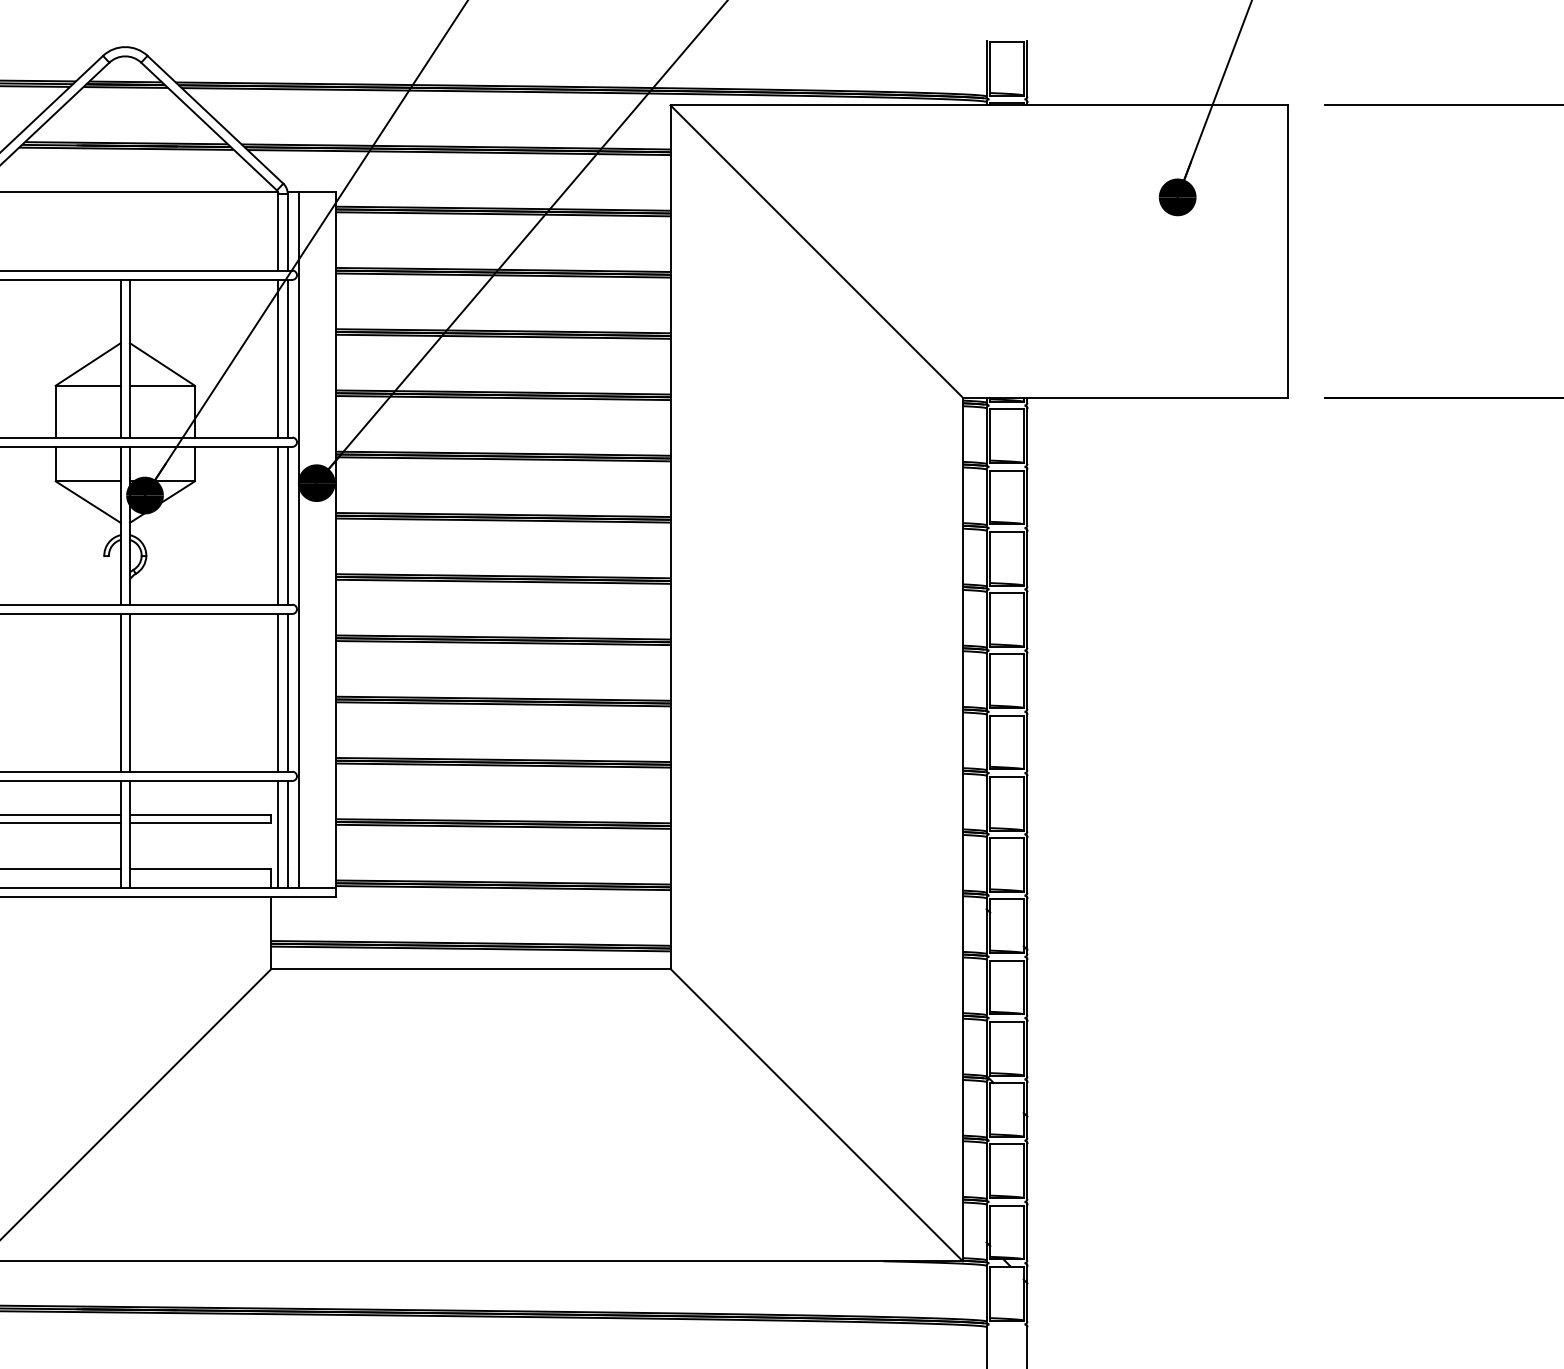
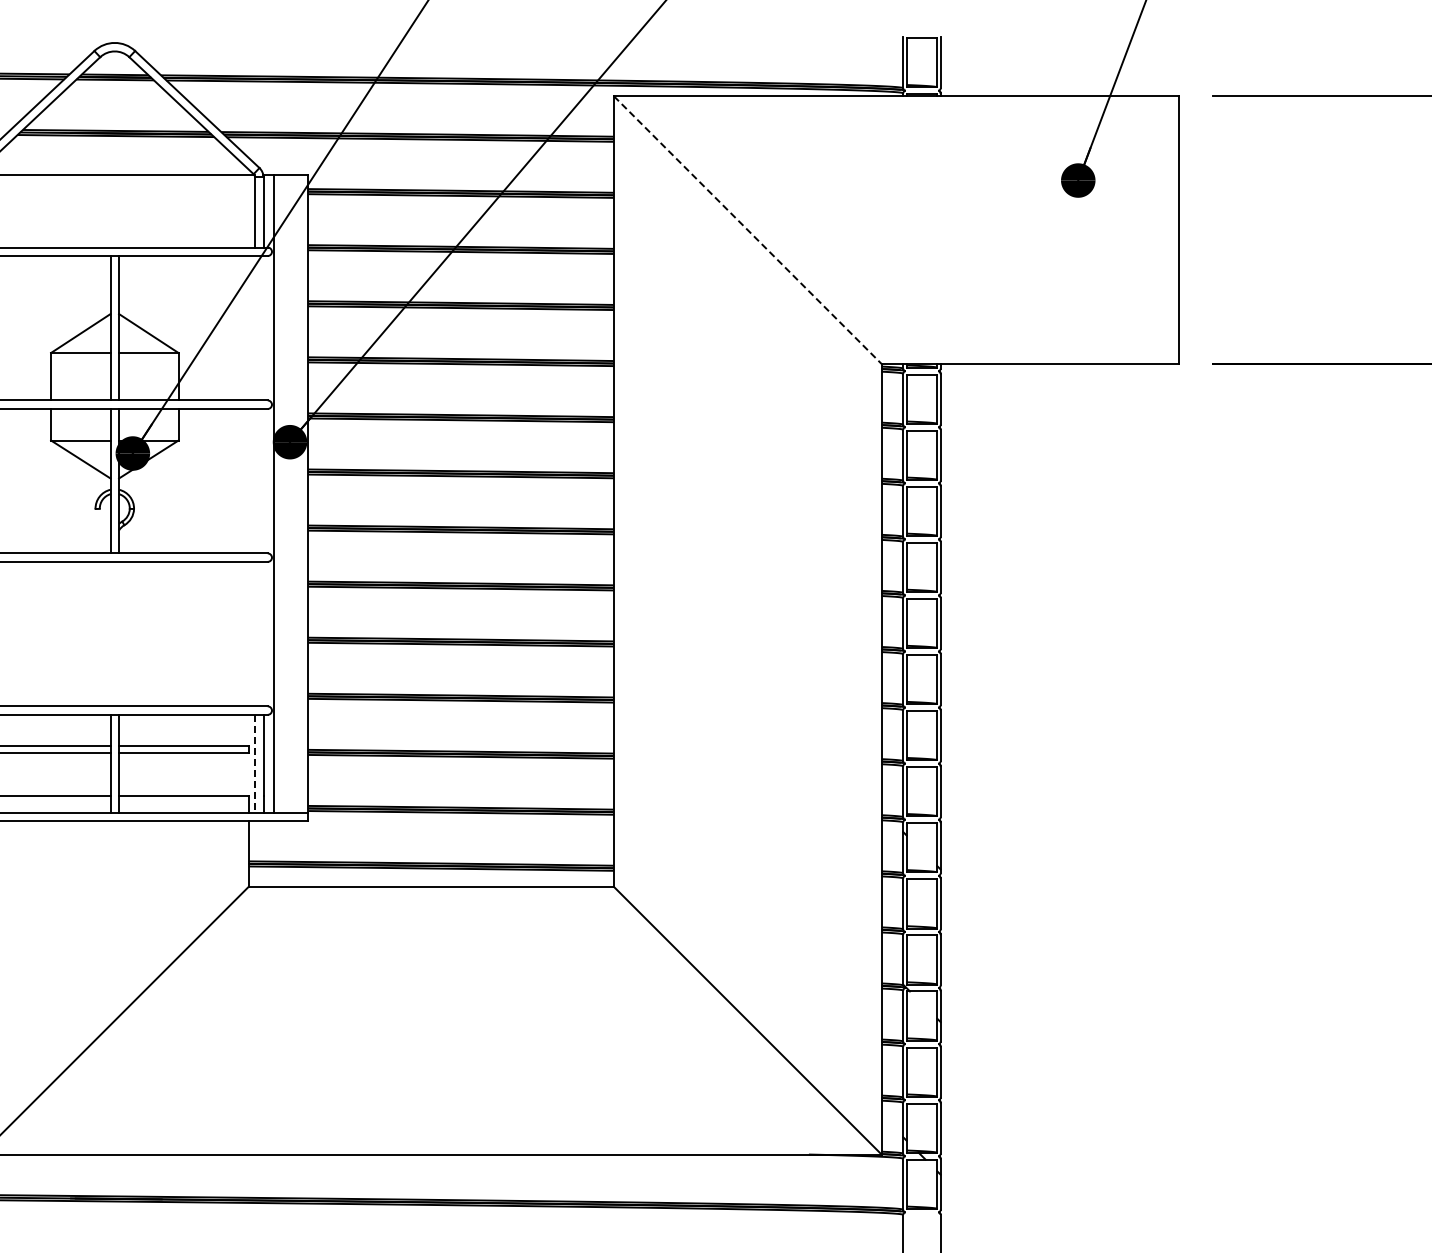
line: (817, 251) -> (748, 230), solid -> dashed
line: (278, 358) -> (255, 328), removed
line: (287, 358) -> (263, 328), removed
line: (278, 525) -> (255, 480), removed
line: (287, 525) -> (263, 480), removed
line: (120, 692) -> (110, 633), removed
line: (130, 692) -> (119, 633), removed
line: (278, 692) -> (255, 633), removed
line: (287, 692) -> (263, 633), removed
line: (278, 834) -> (255, 763), solid -> dashed

